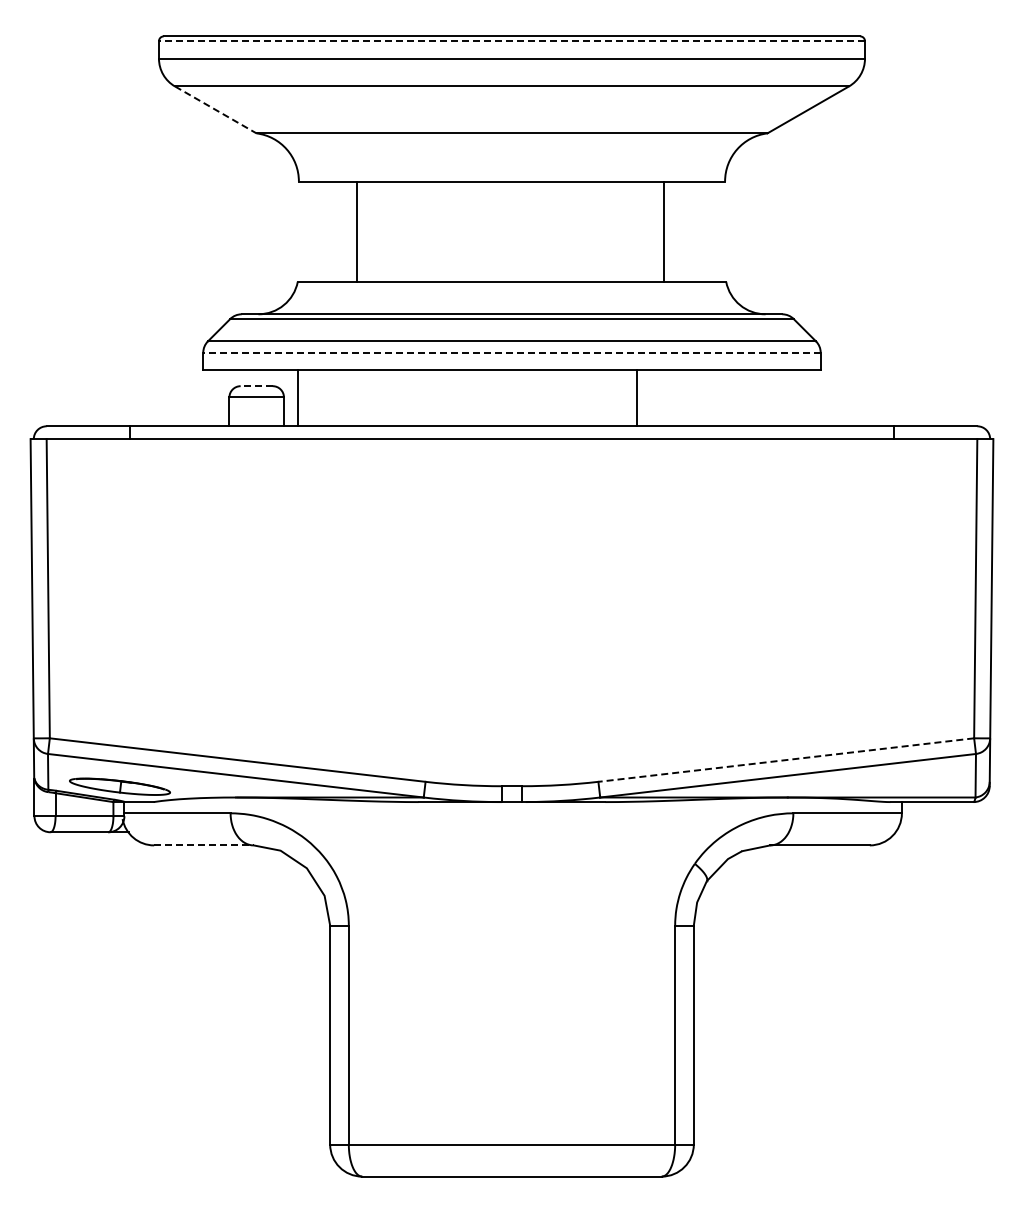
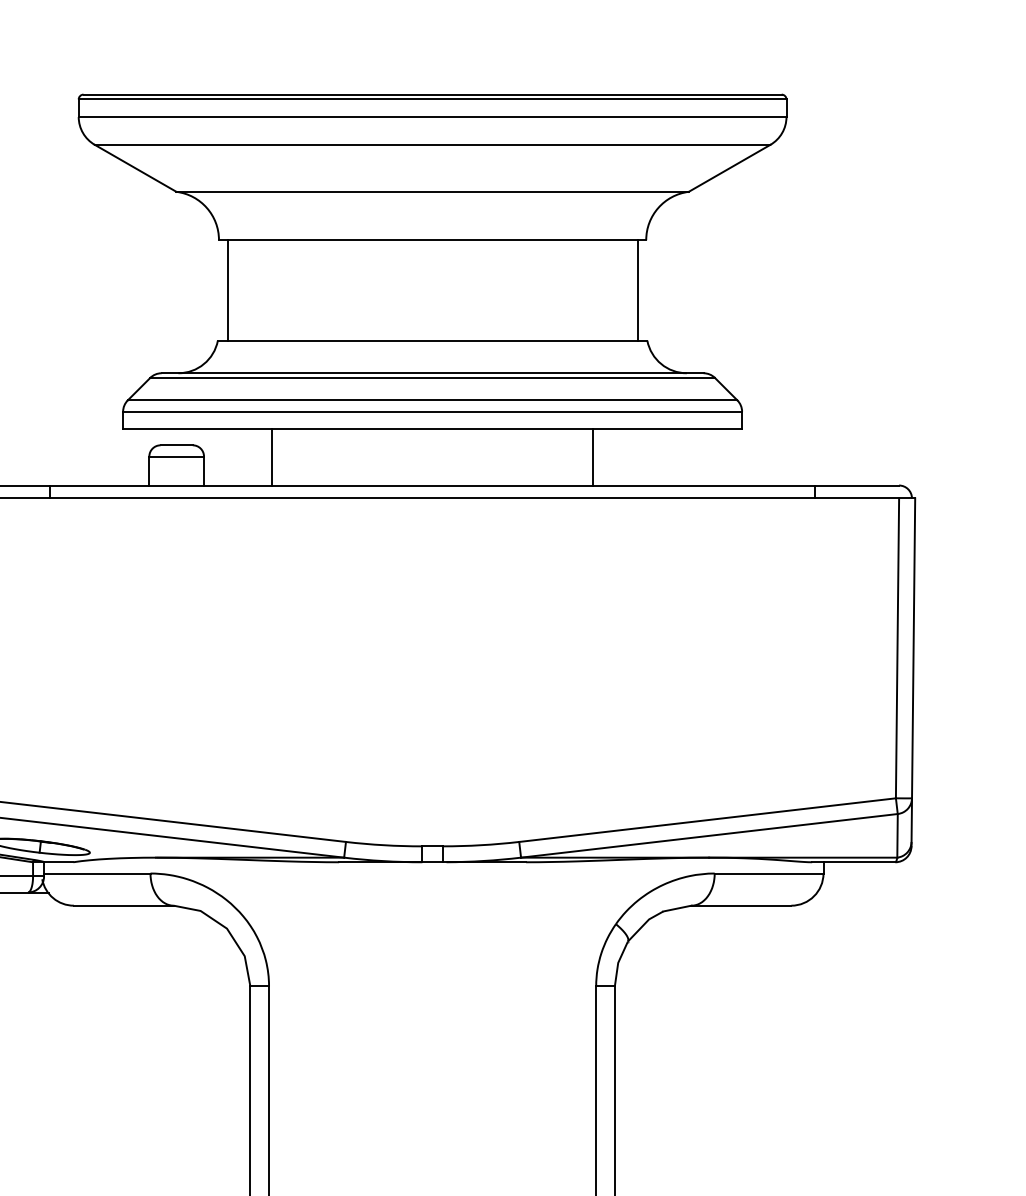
line: (511, 41) -> (432, 99), dashed -> solid
line: (215, 109) -> (135, 167), dashed -> solid
line: (356, 231) -> (227, 290), moved
line: (664, 231) -> (637, 290), moved
line: (511, 352) -> (432, 411), dashed -> solid
line: (256, 386) -> (176, 445), dashed -> solid
line: (297, 398) -> (271, 457), moved
line: (637, 398) -> (593, 457), moved
line: (785, 760) -> (706, 820), dashed -> solid
line: (203, 845) -> (123, 905), dashed -> solid

